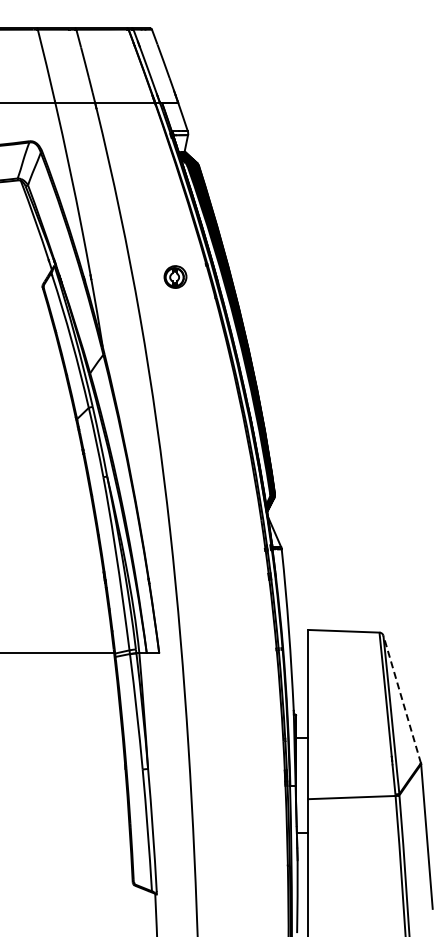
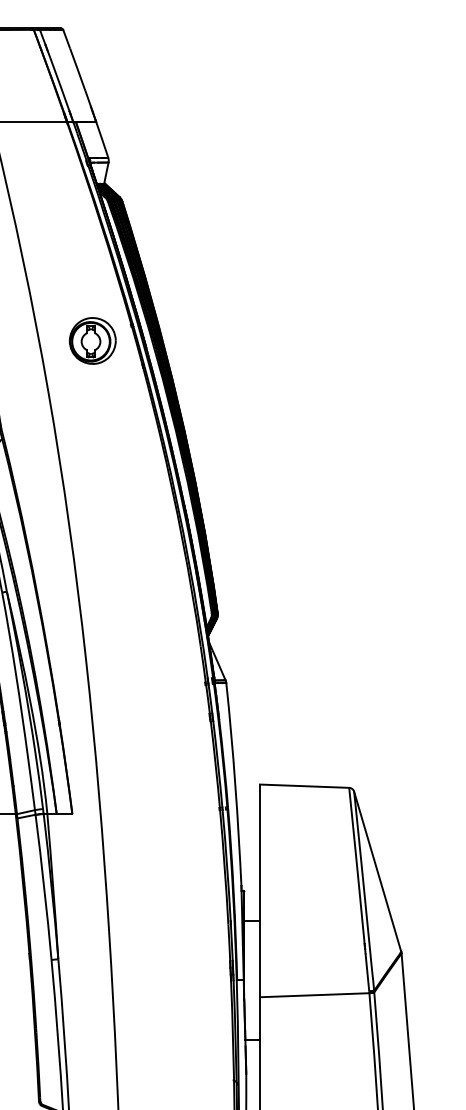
part: (175, 276) -> (92, 340), size x1.67
line: (402, 698) -> (378, 870), dashed -> solid

